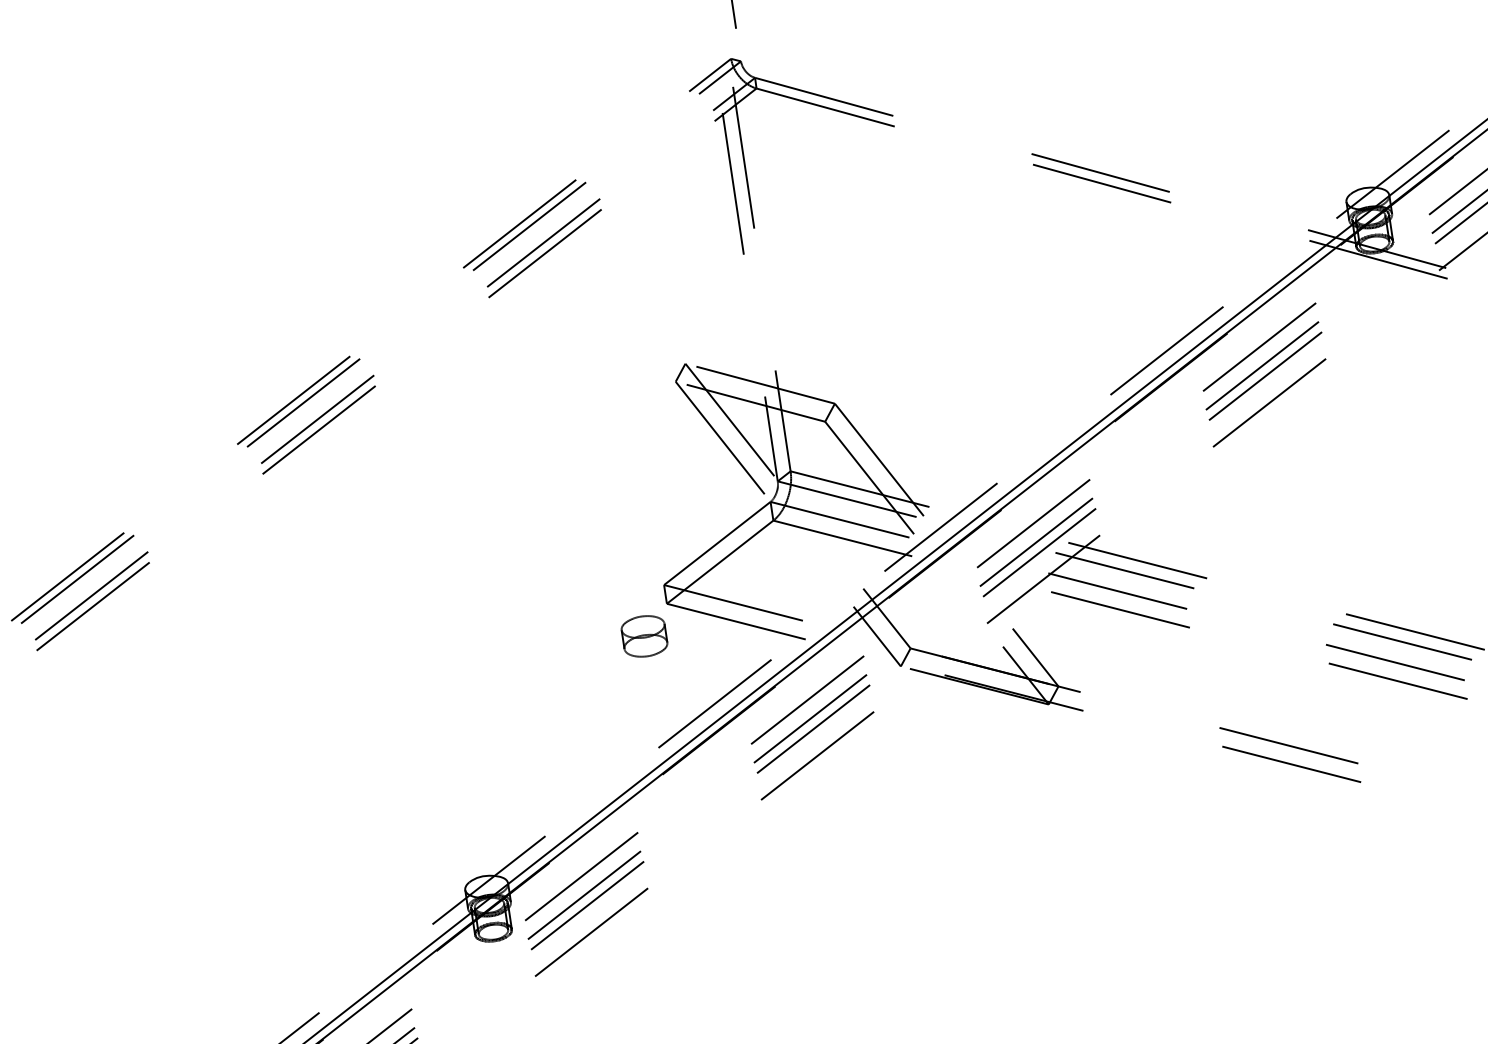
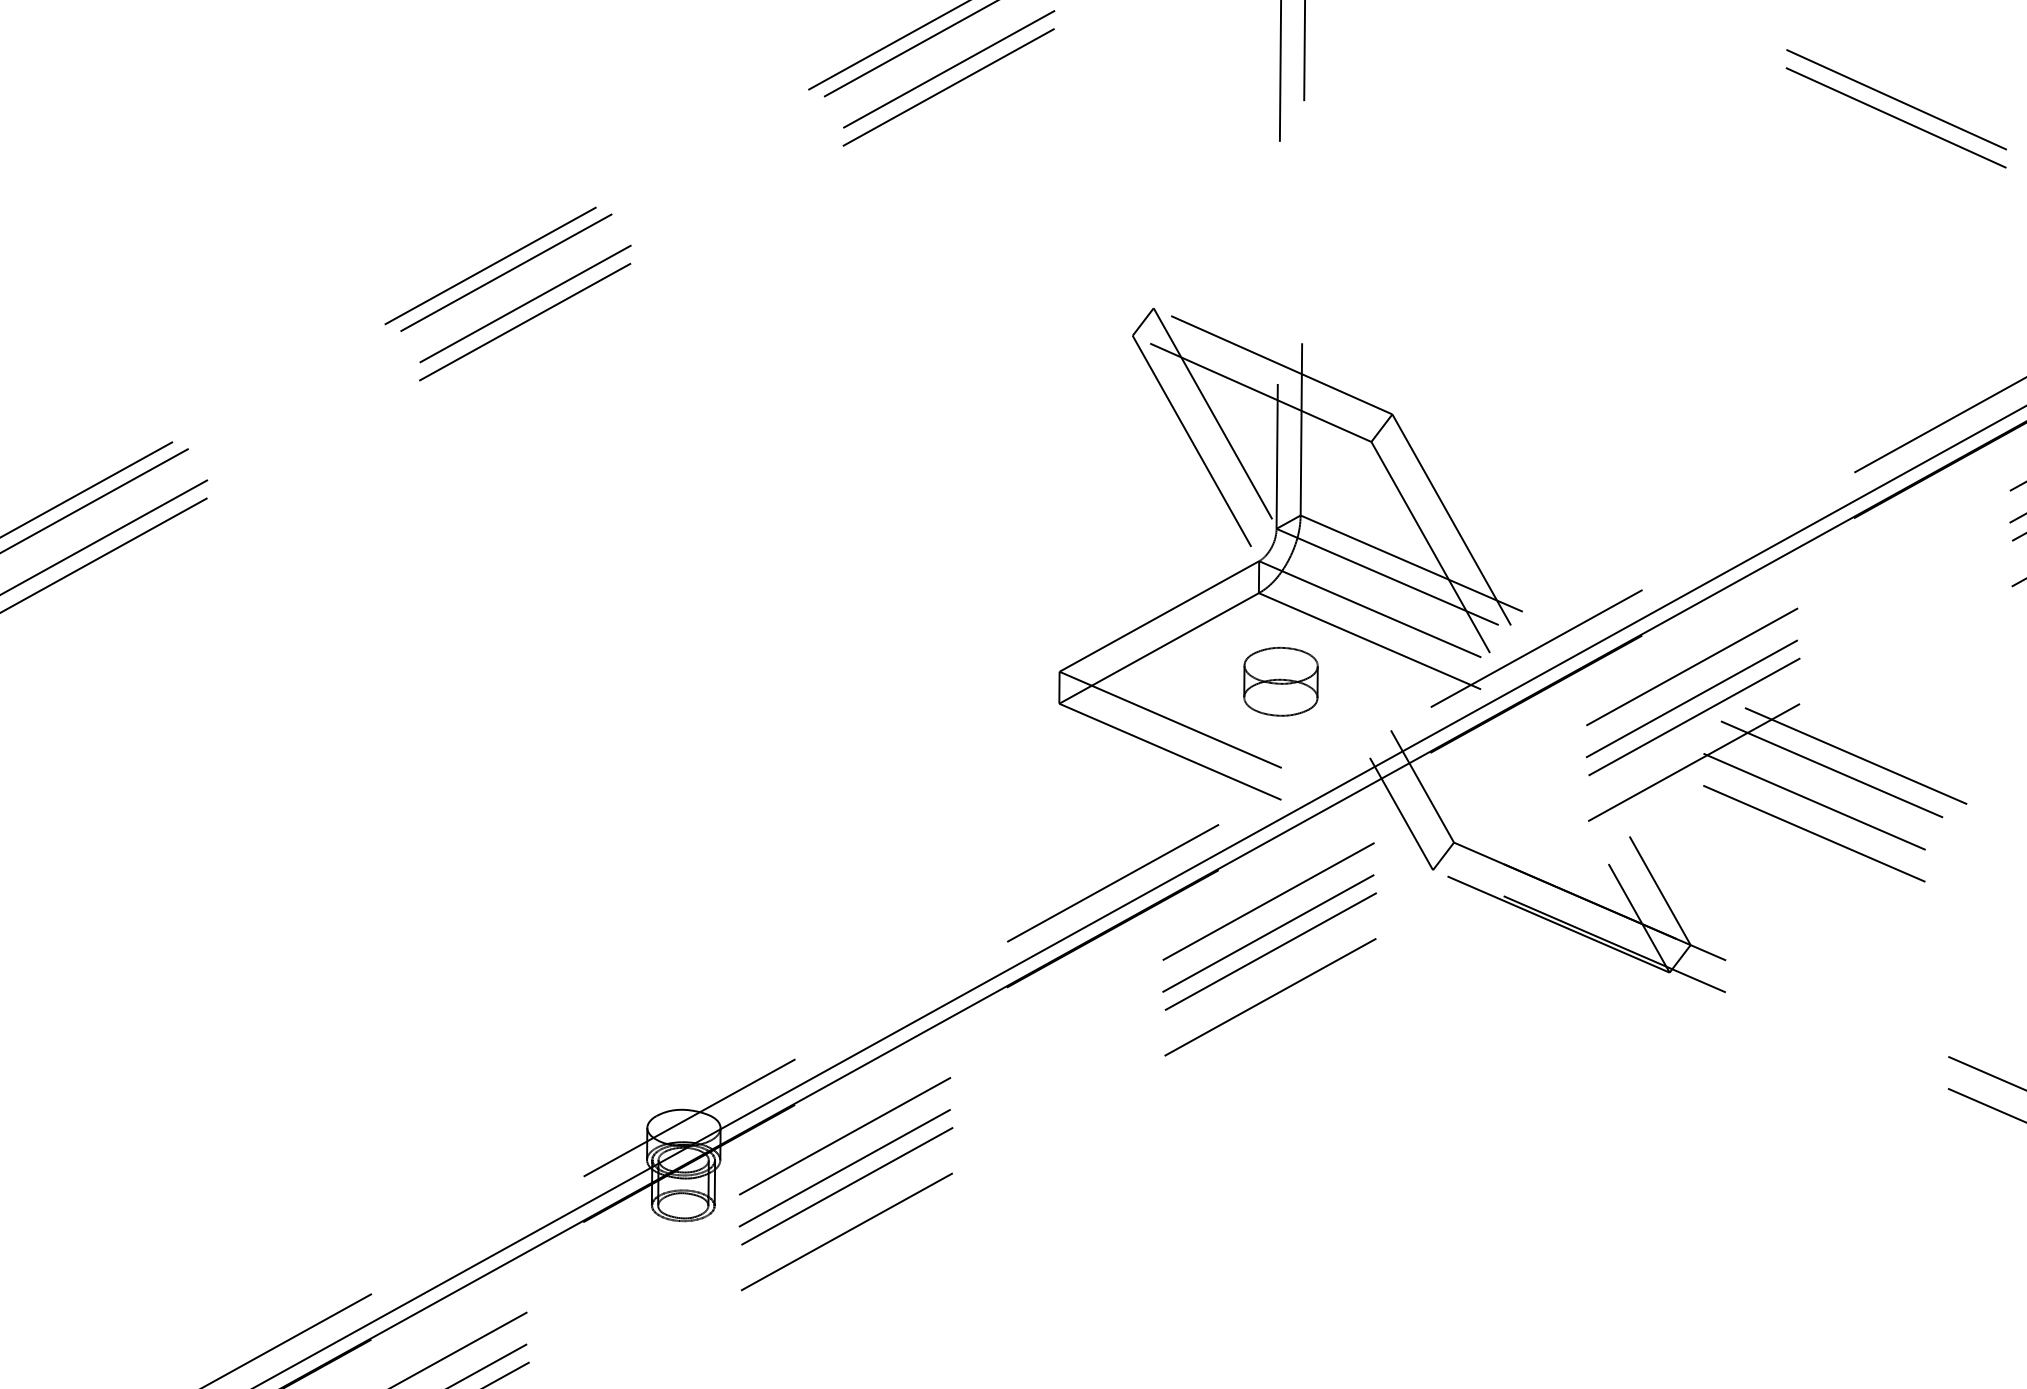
part: (644, 636) -> (1280, 681), moved

